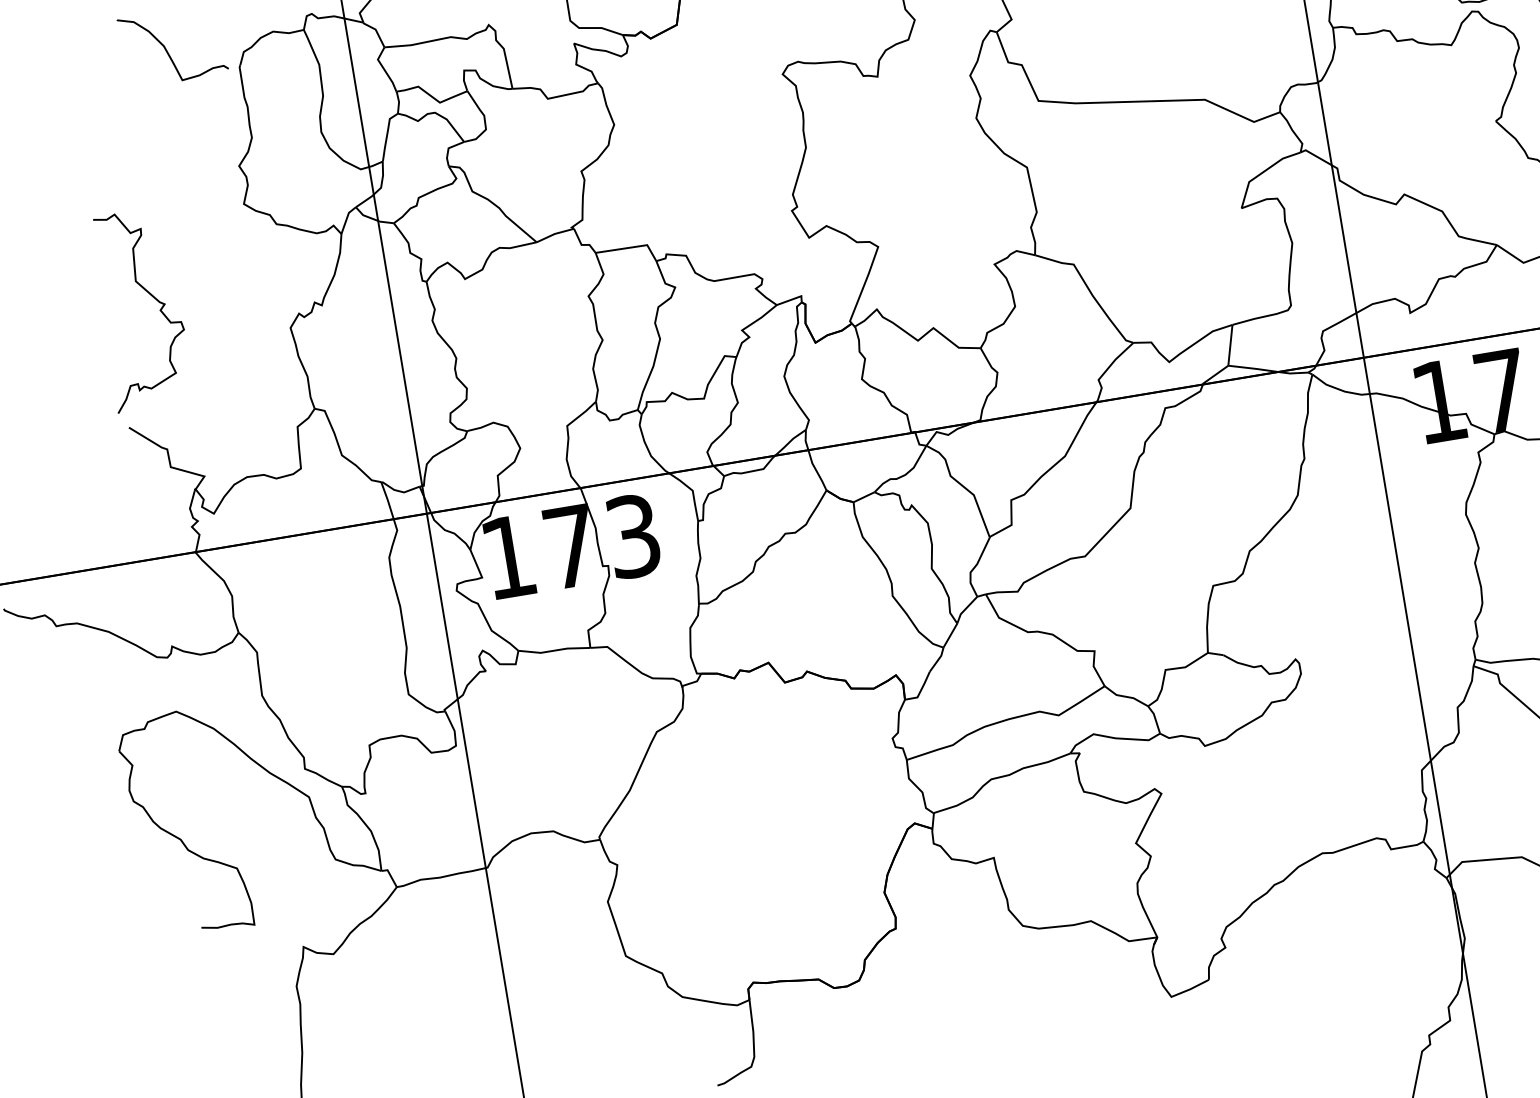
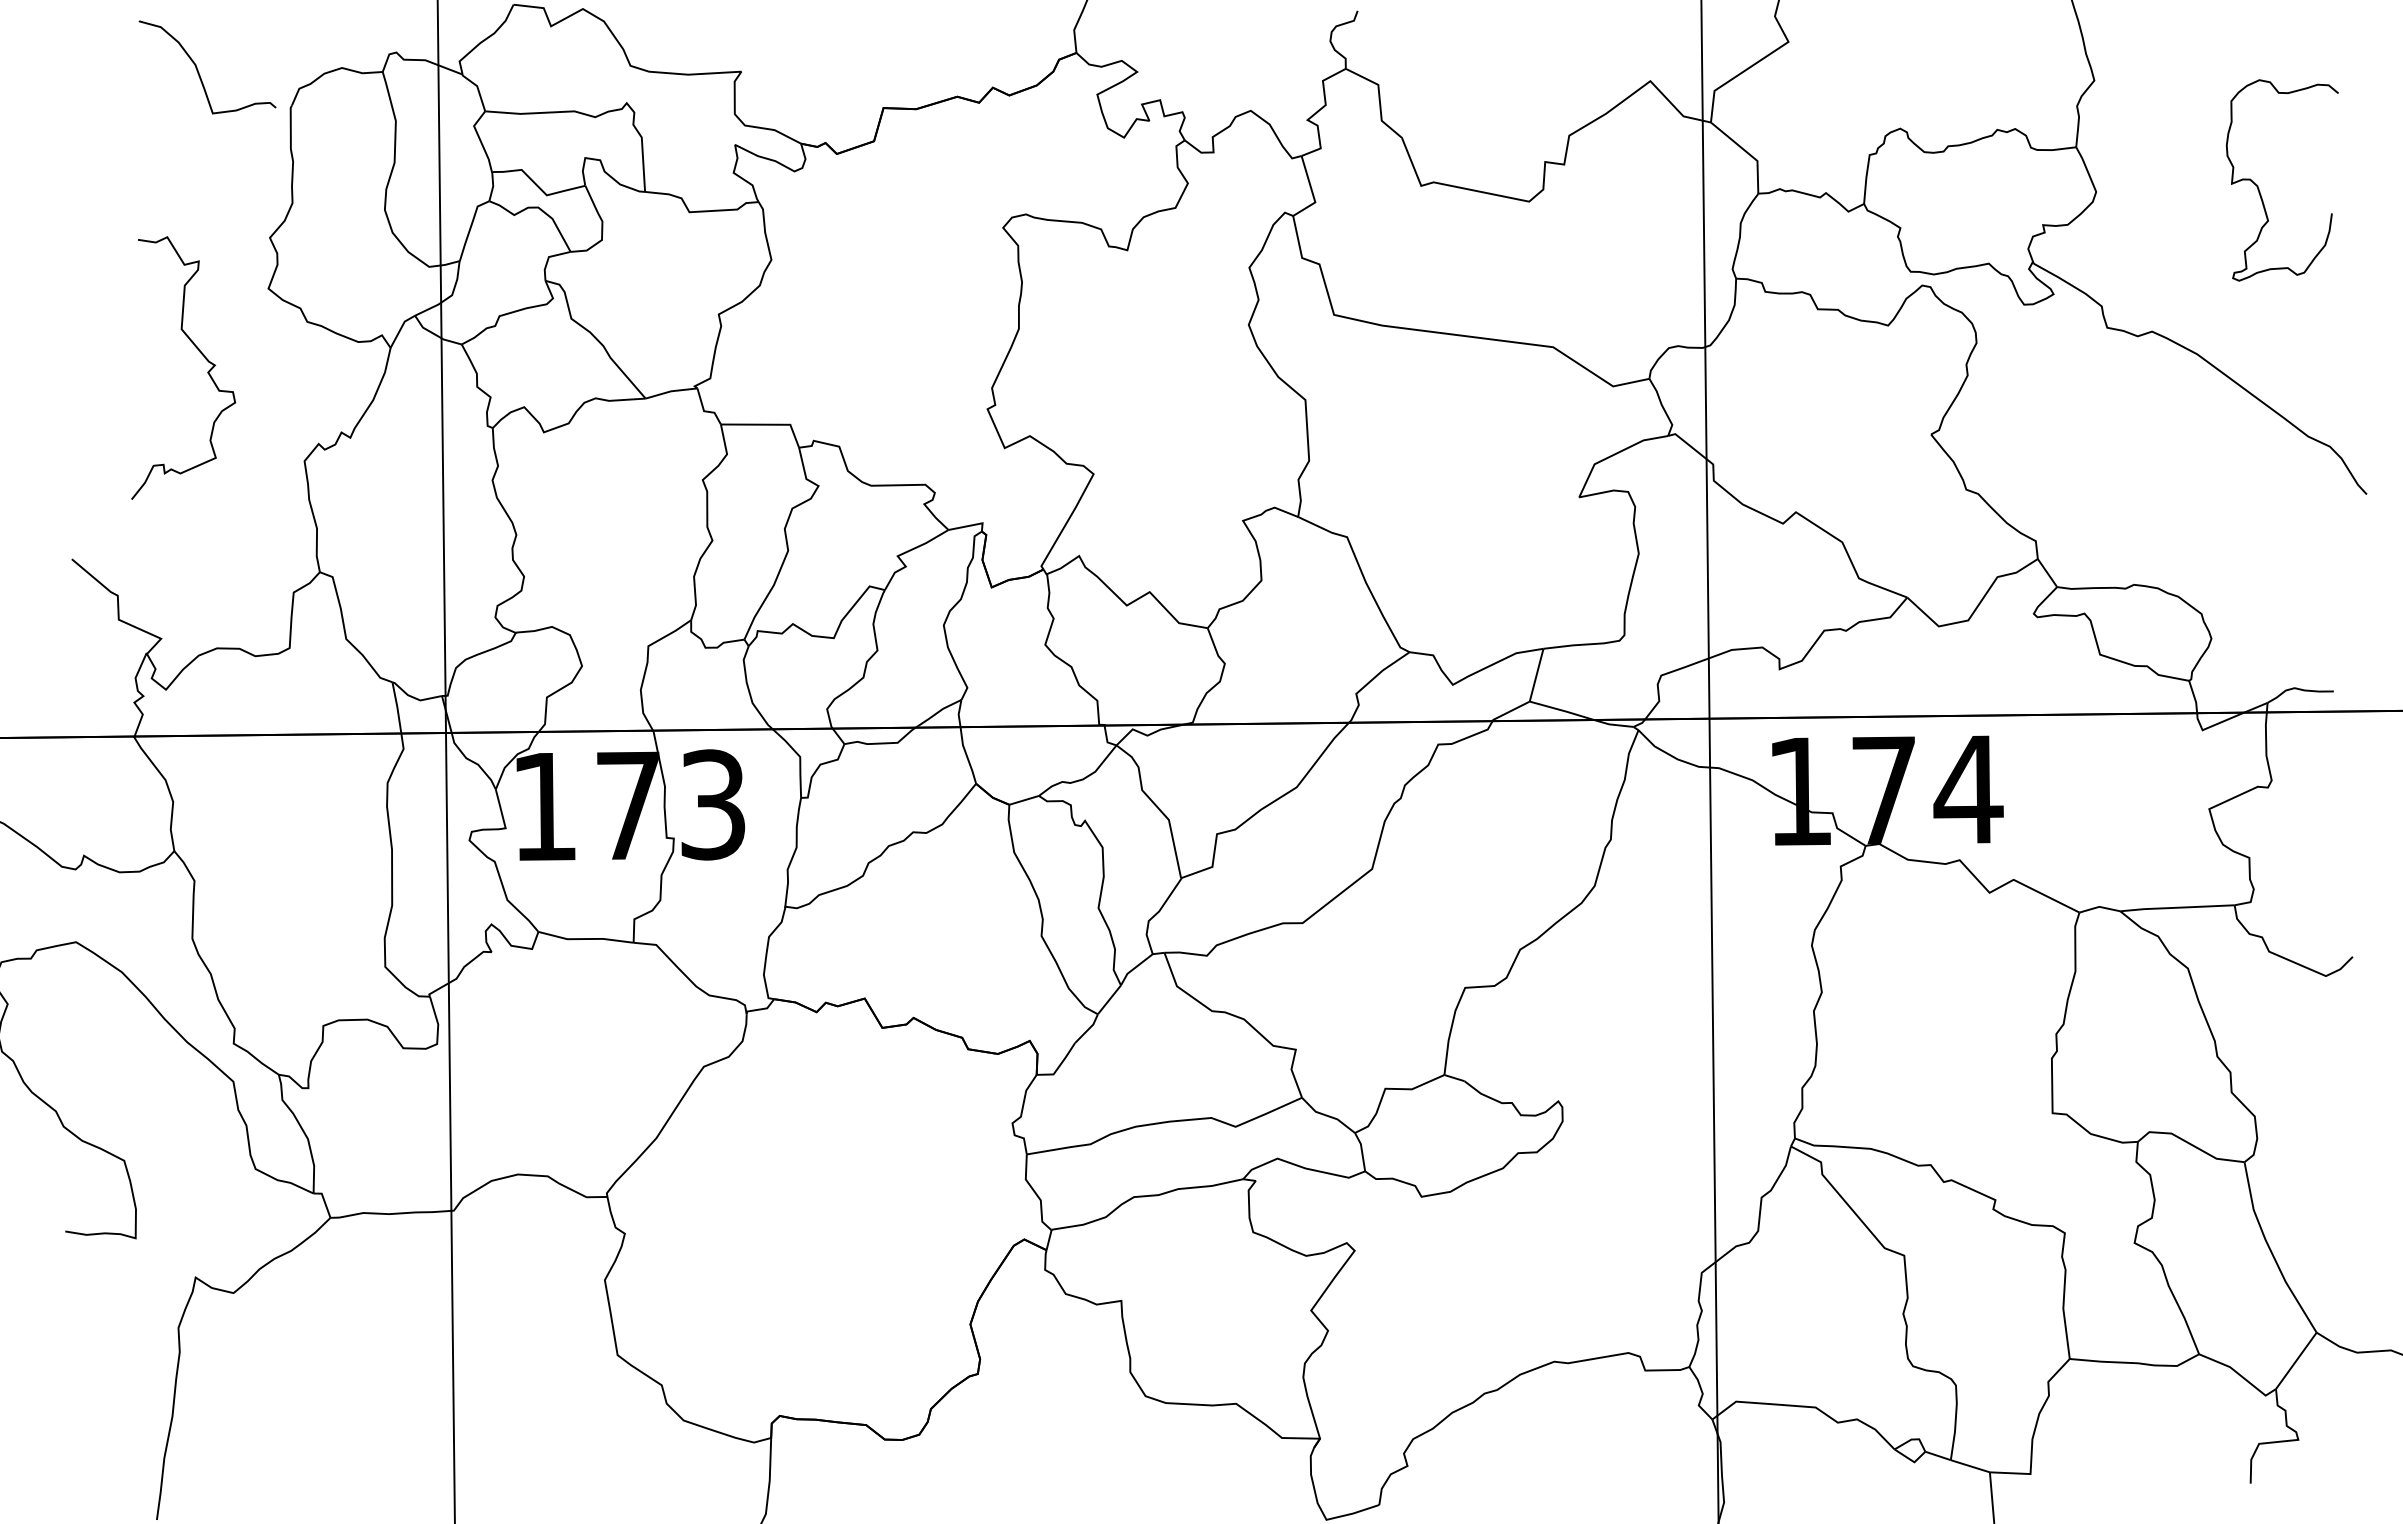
curve: (151, 296) -> (199, 352), moved

